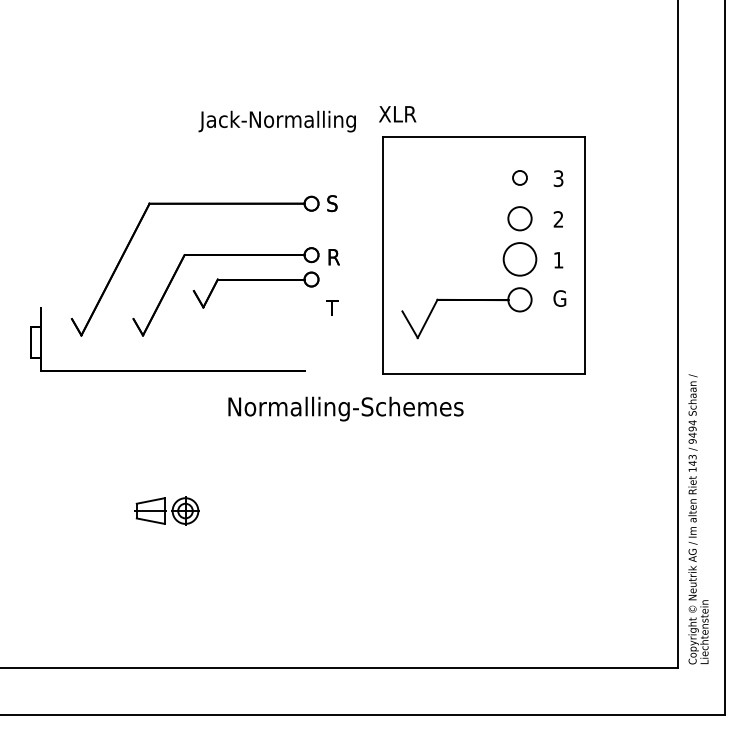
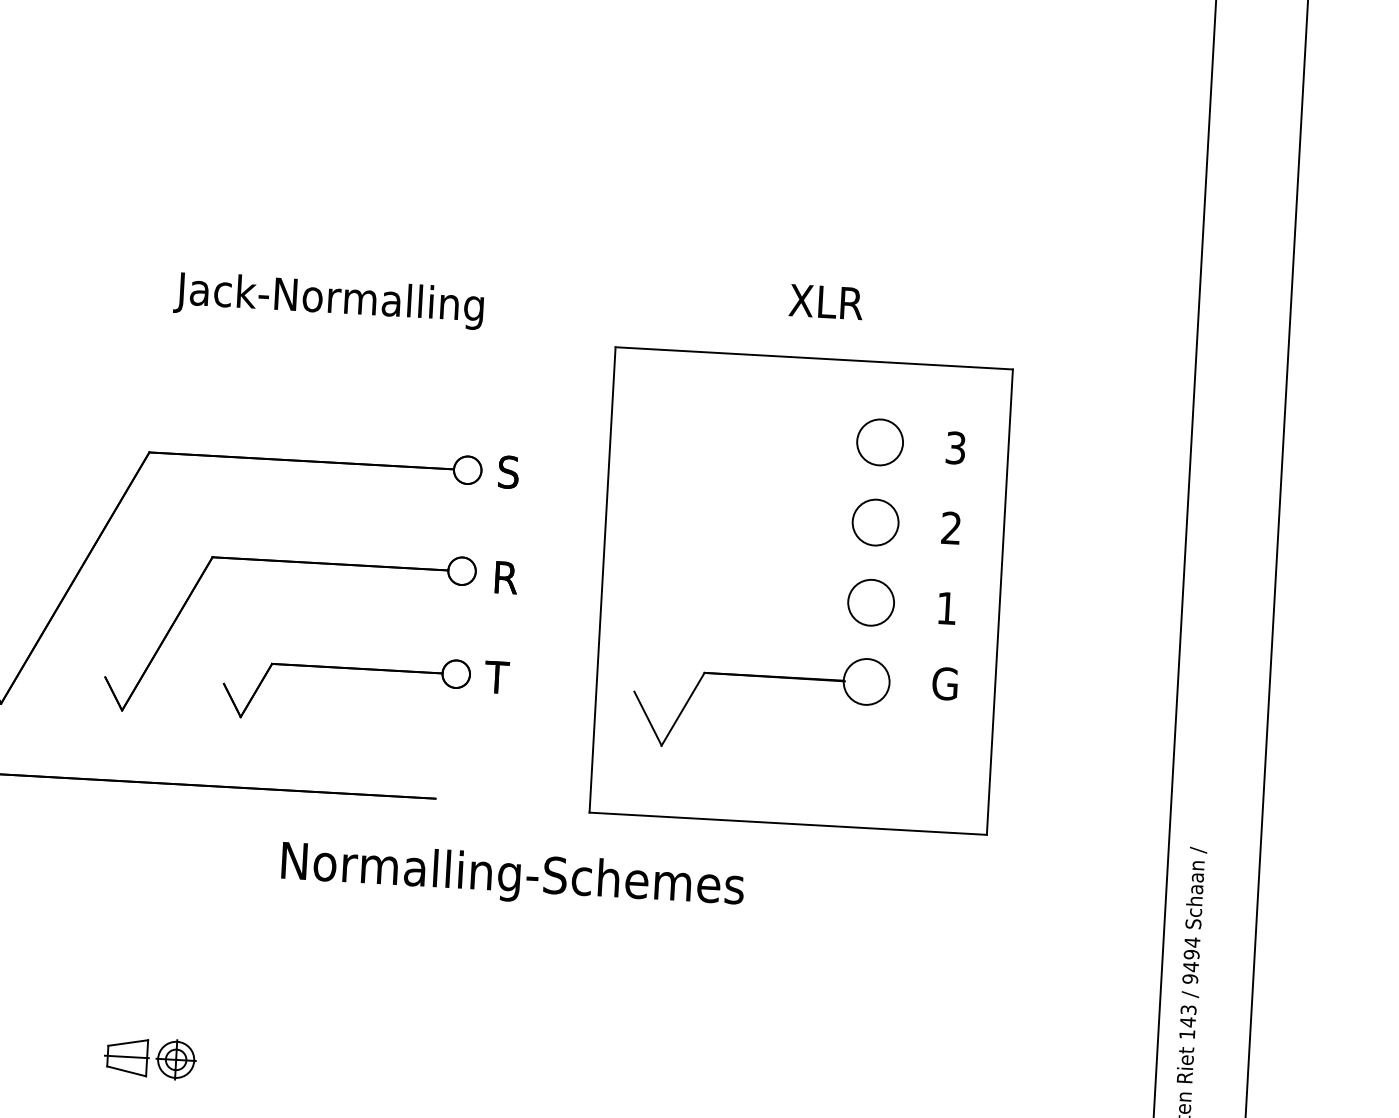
text: (397, 114) -> (825, 302), moved
text: (276, 121) -> (327, 300), moved
circle: (519, 177) -> (879, 441), size x1.67
circle: (519, 259) -> (870, 602), size x0.71
part: (255, 280) -> (346, 669), moved
part: (167, 511) -> (150, 1059), size x0.71

